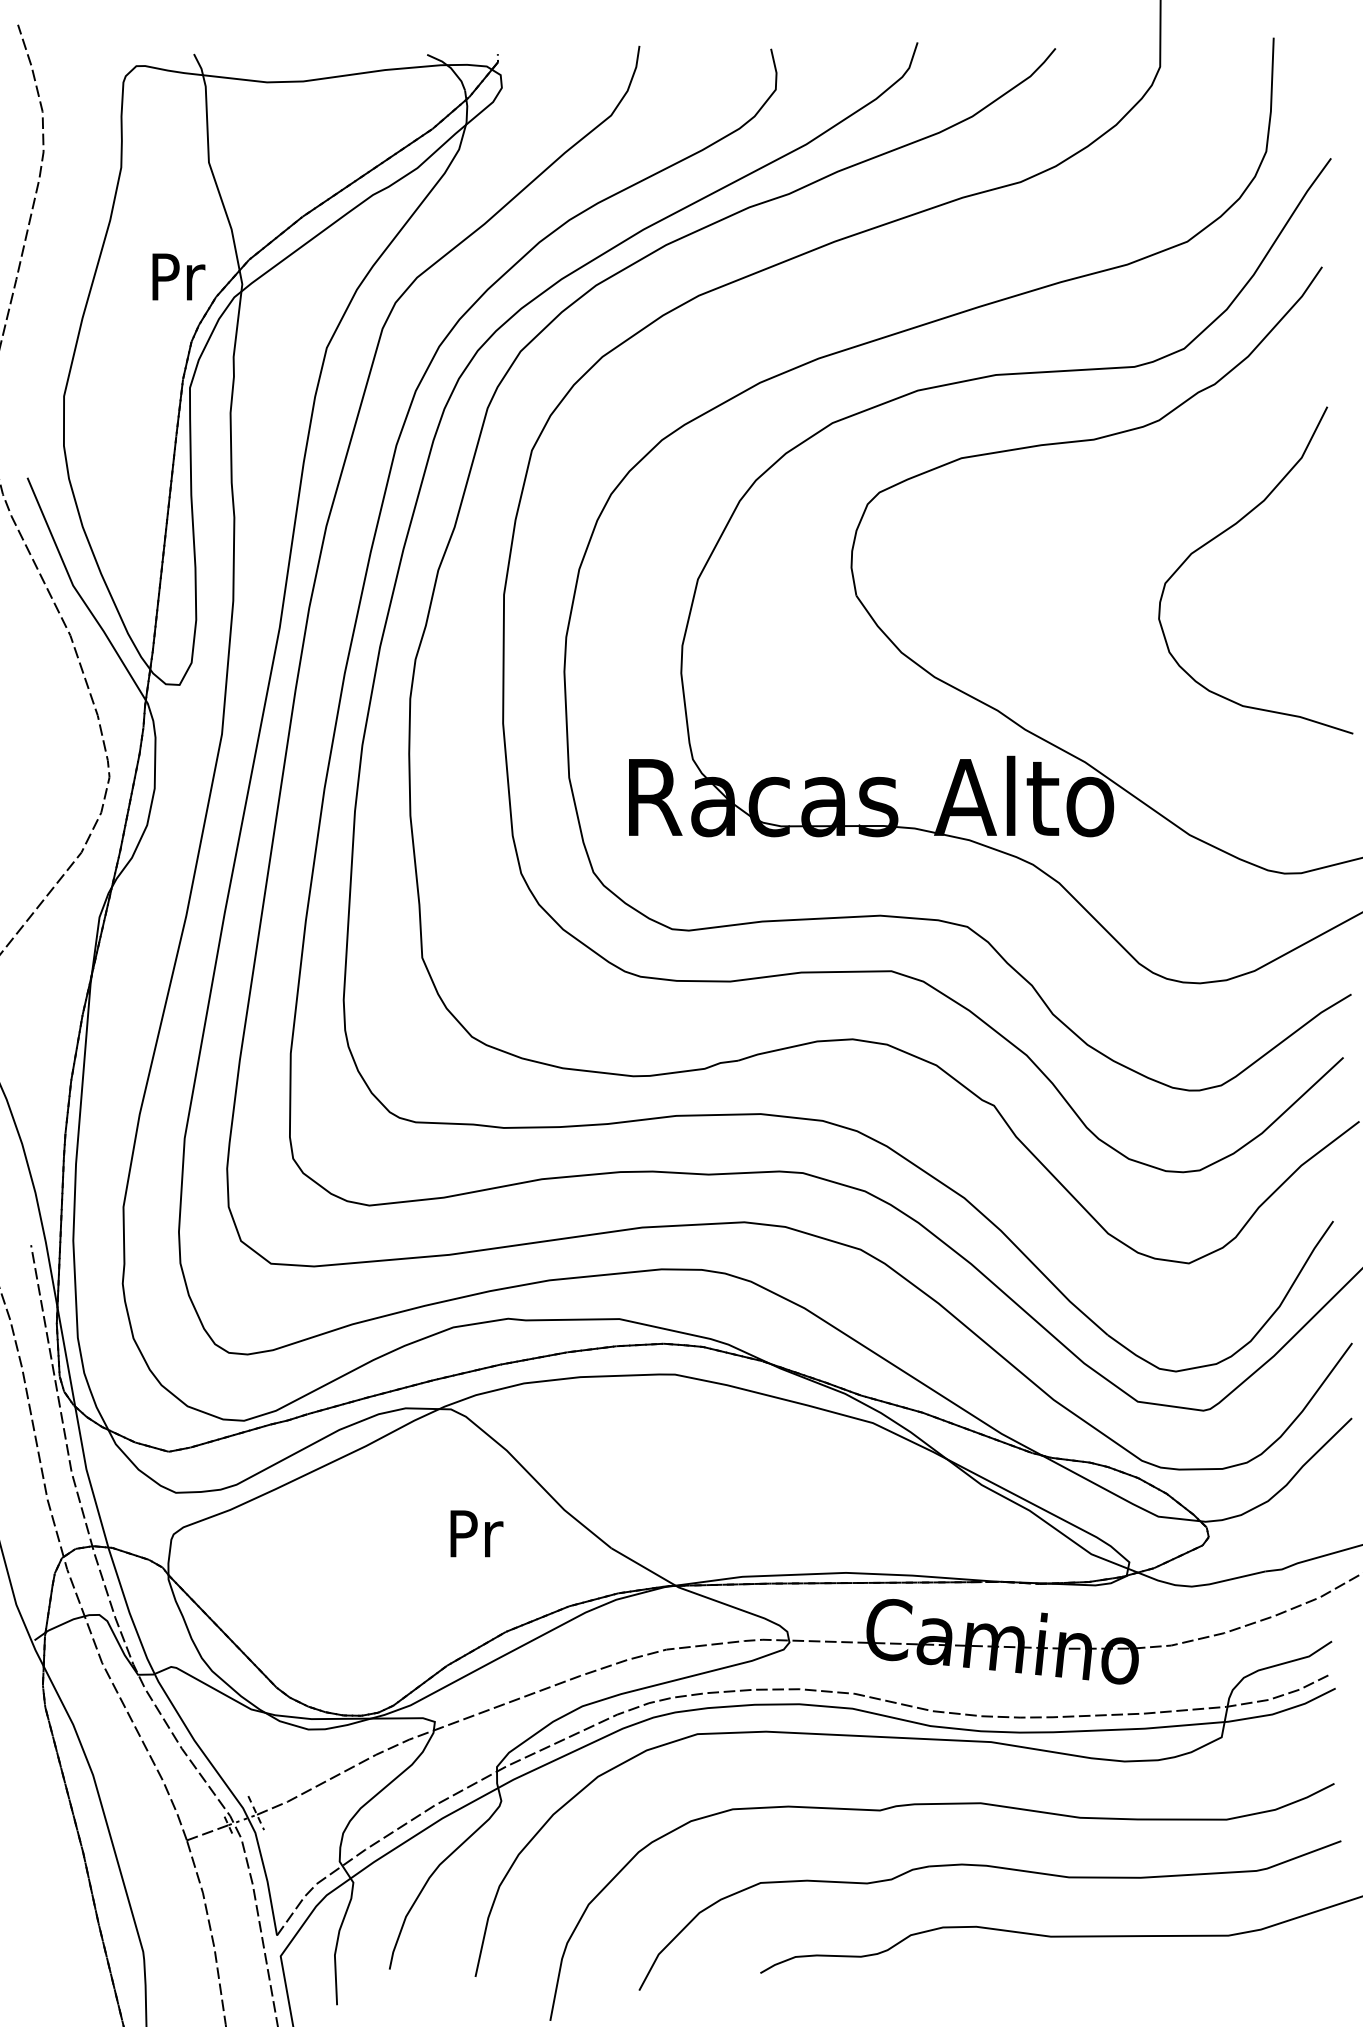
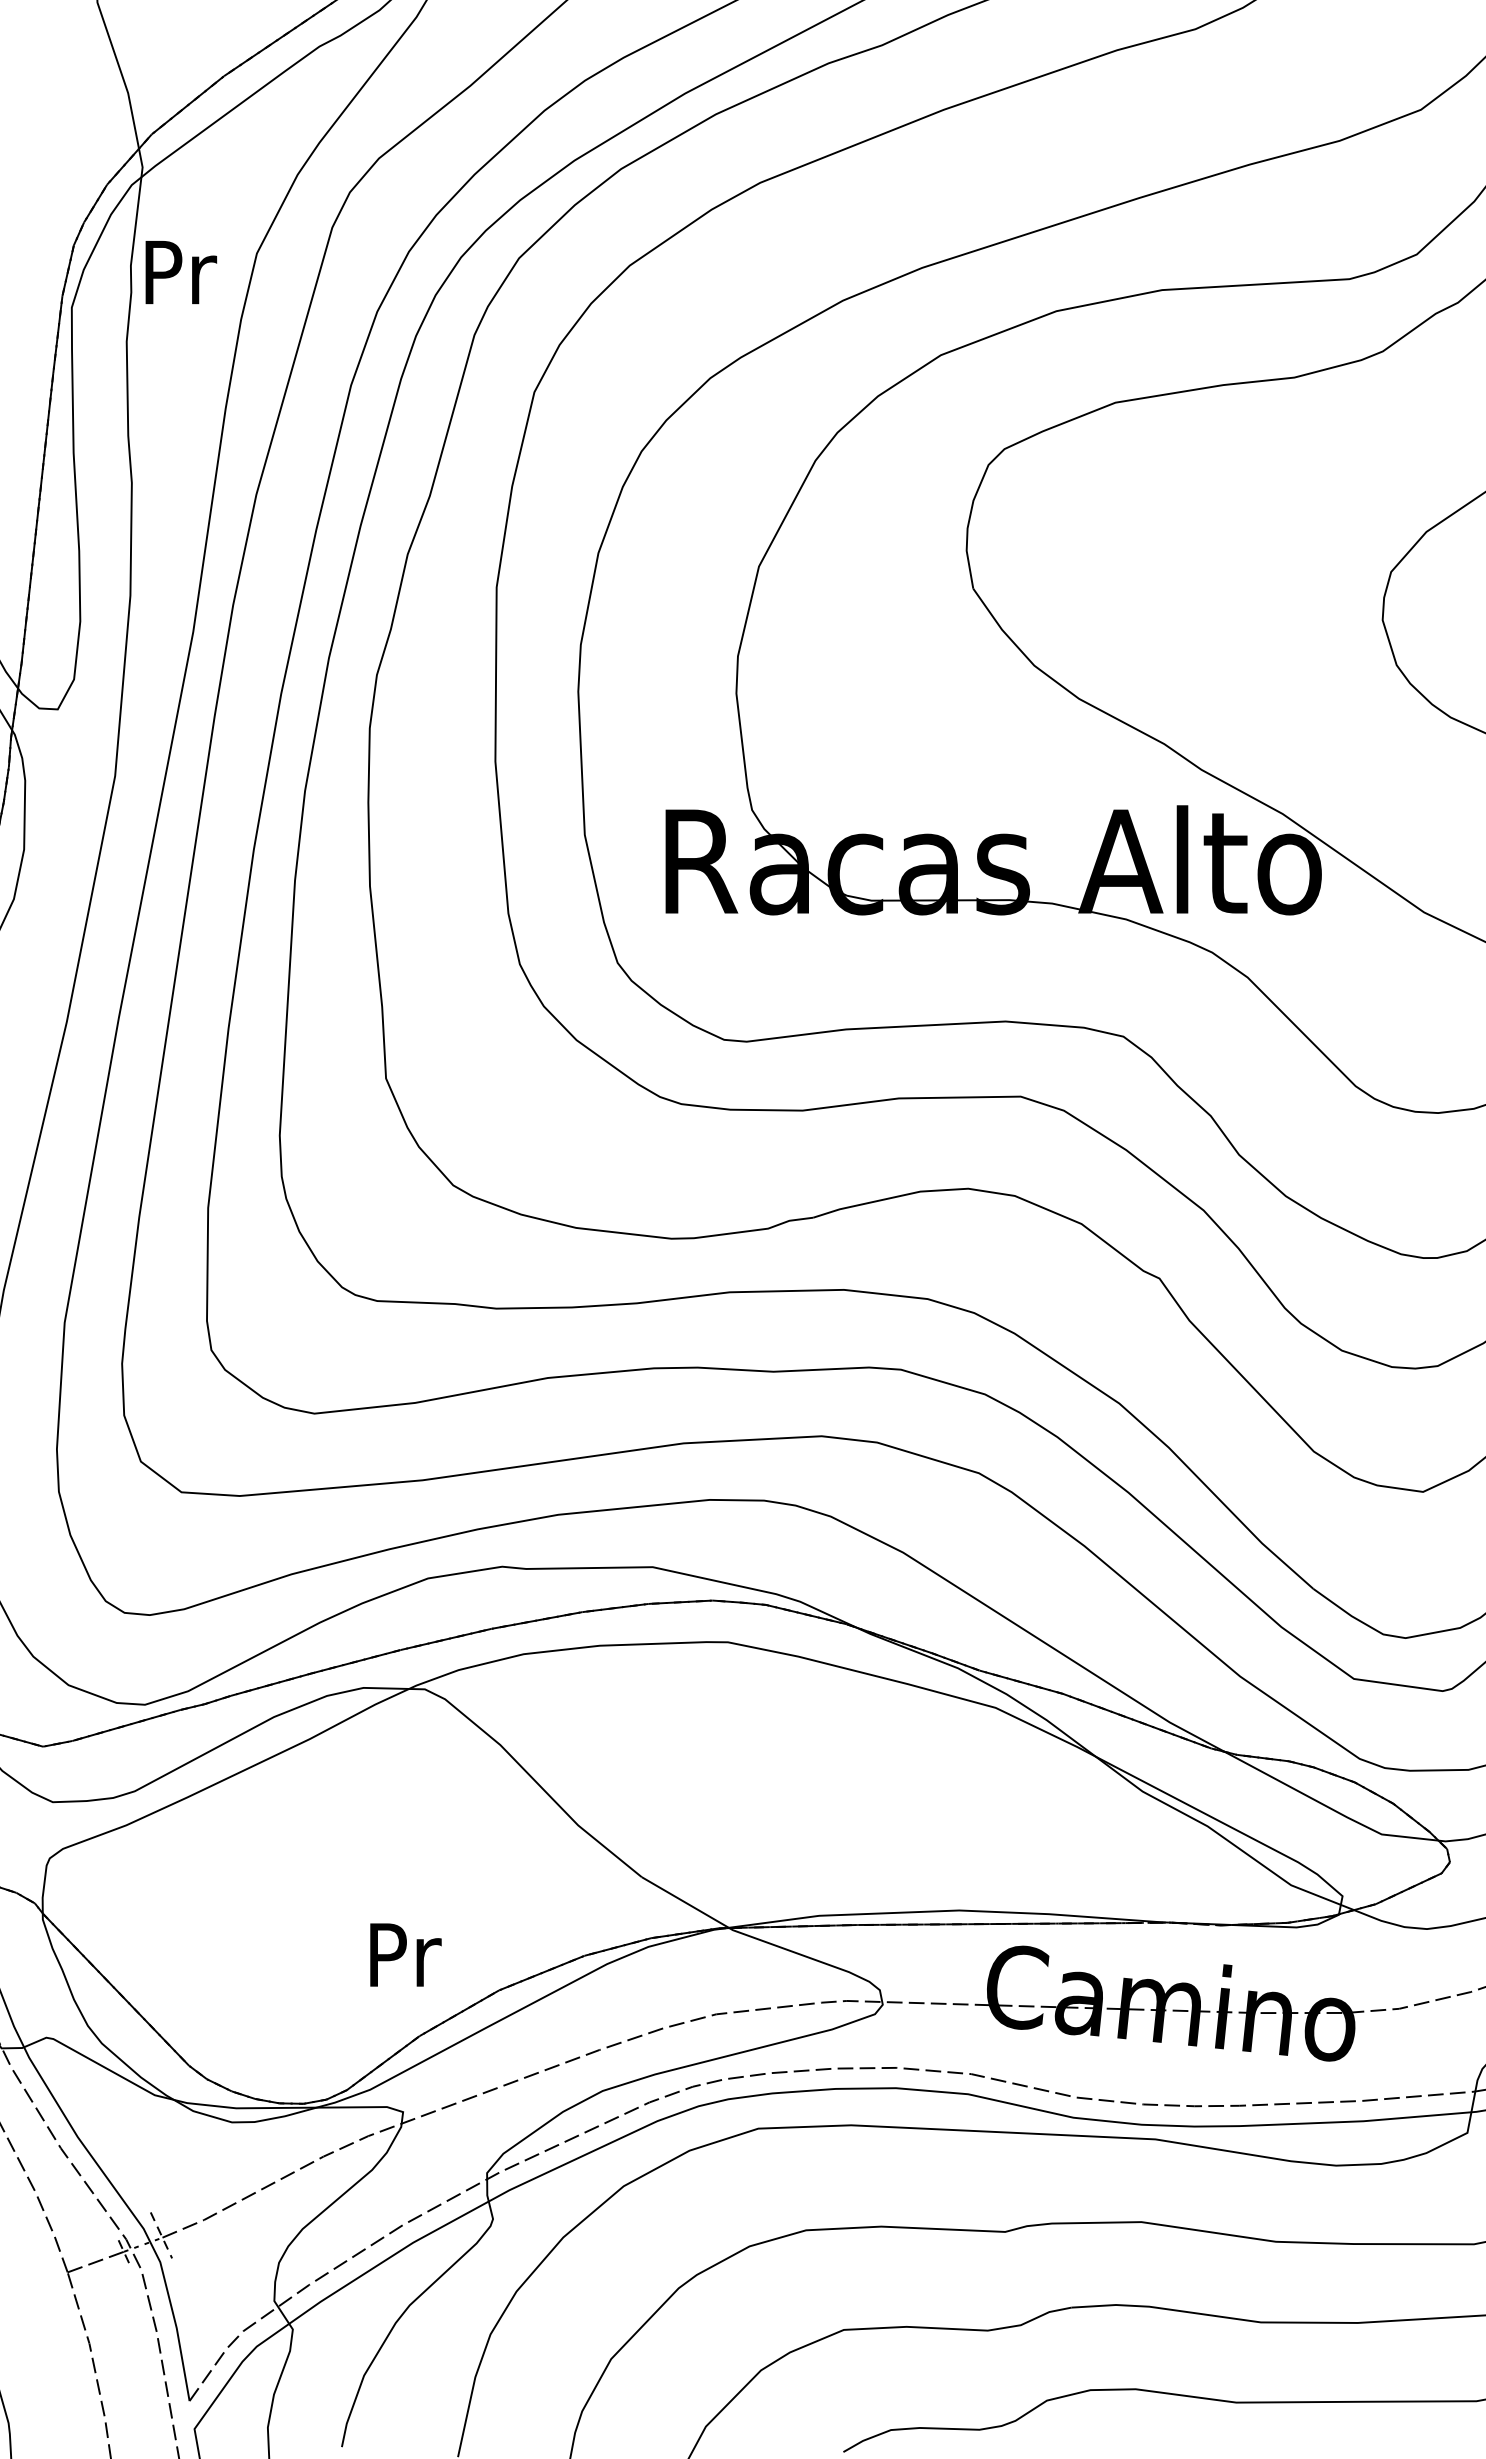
text: (178, 276) -> (180, 271), moved
text: (476, 1533) -> (405, 1954), moved

